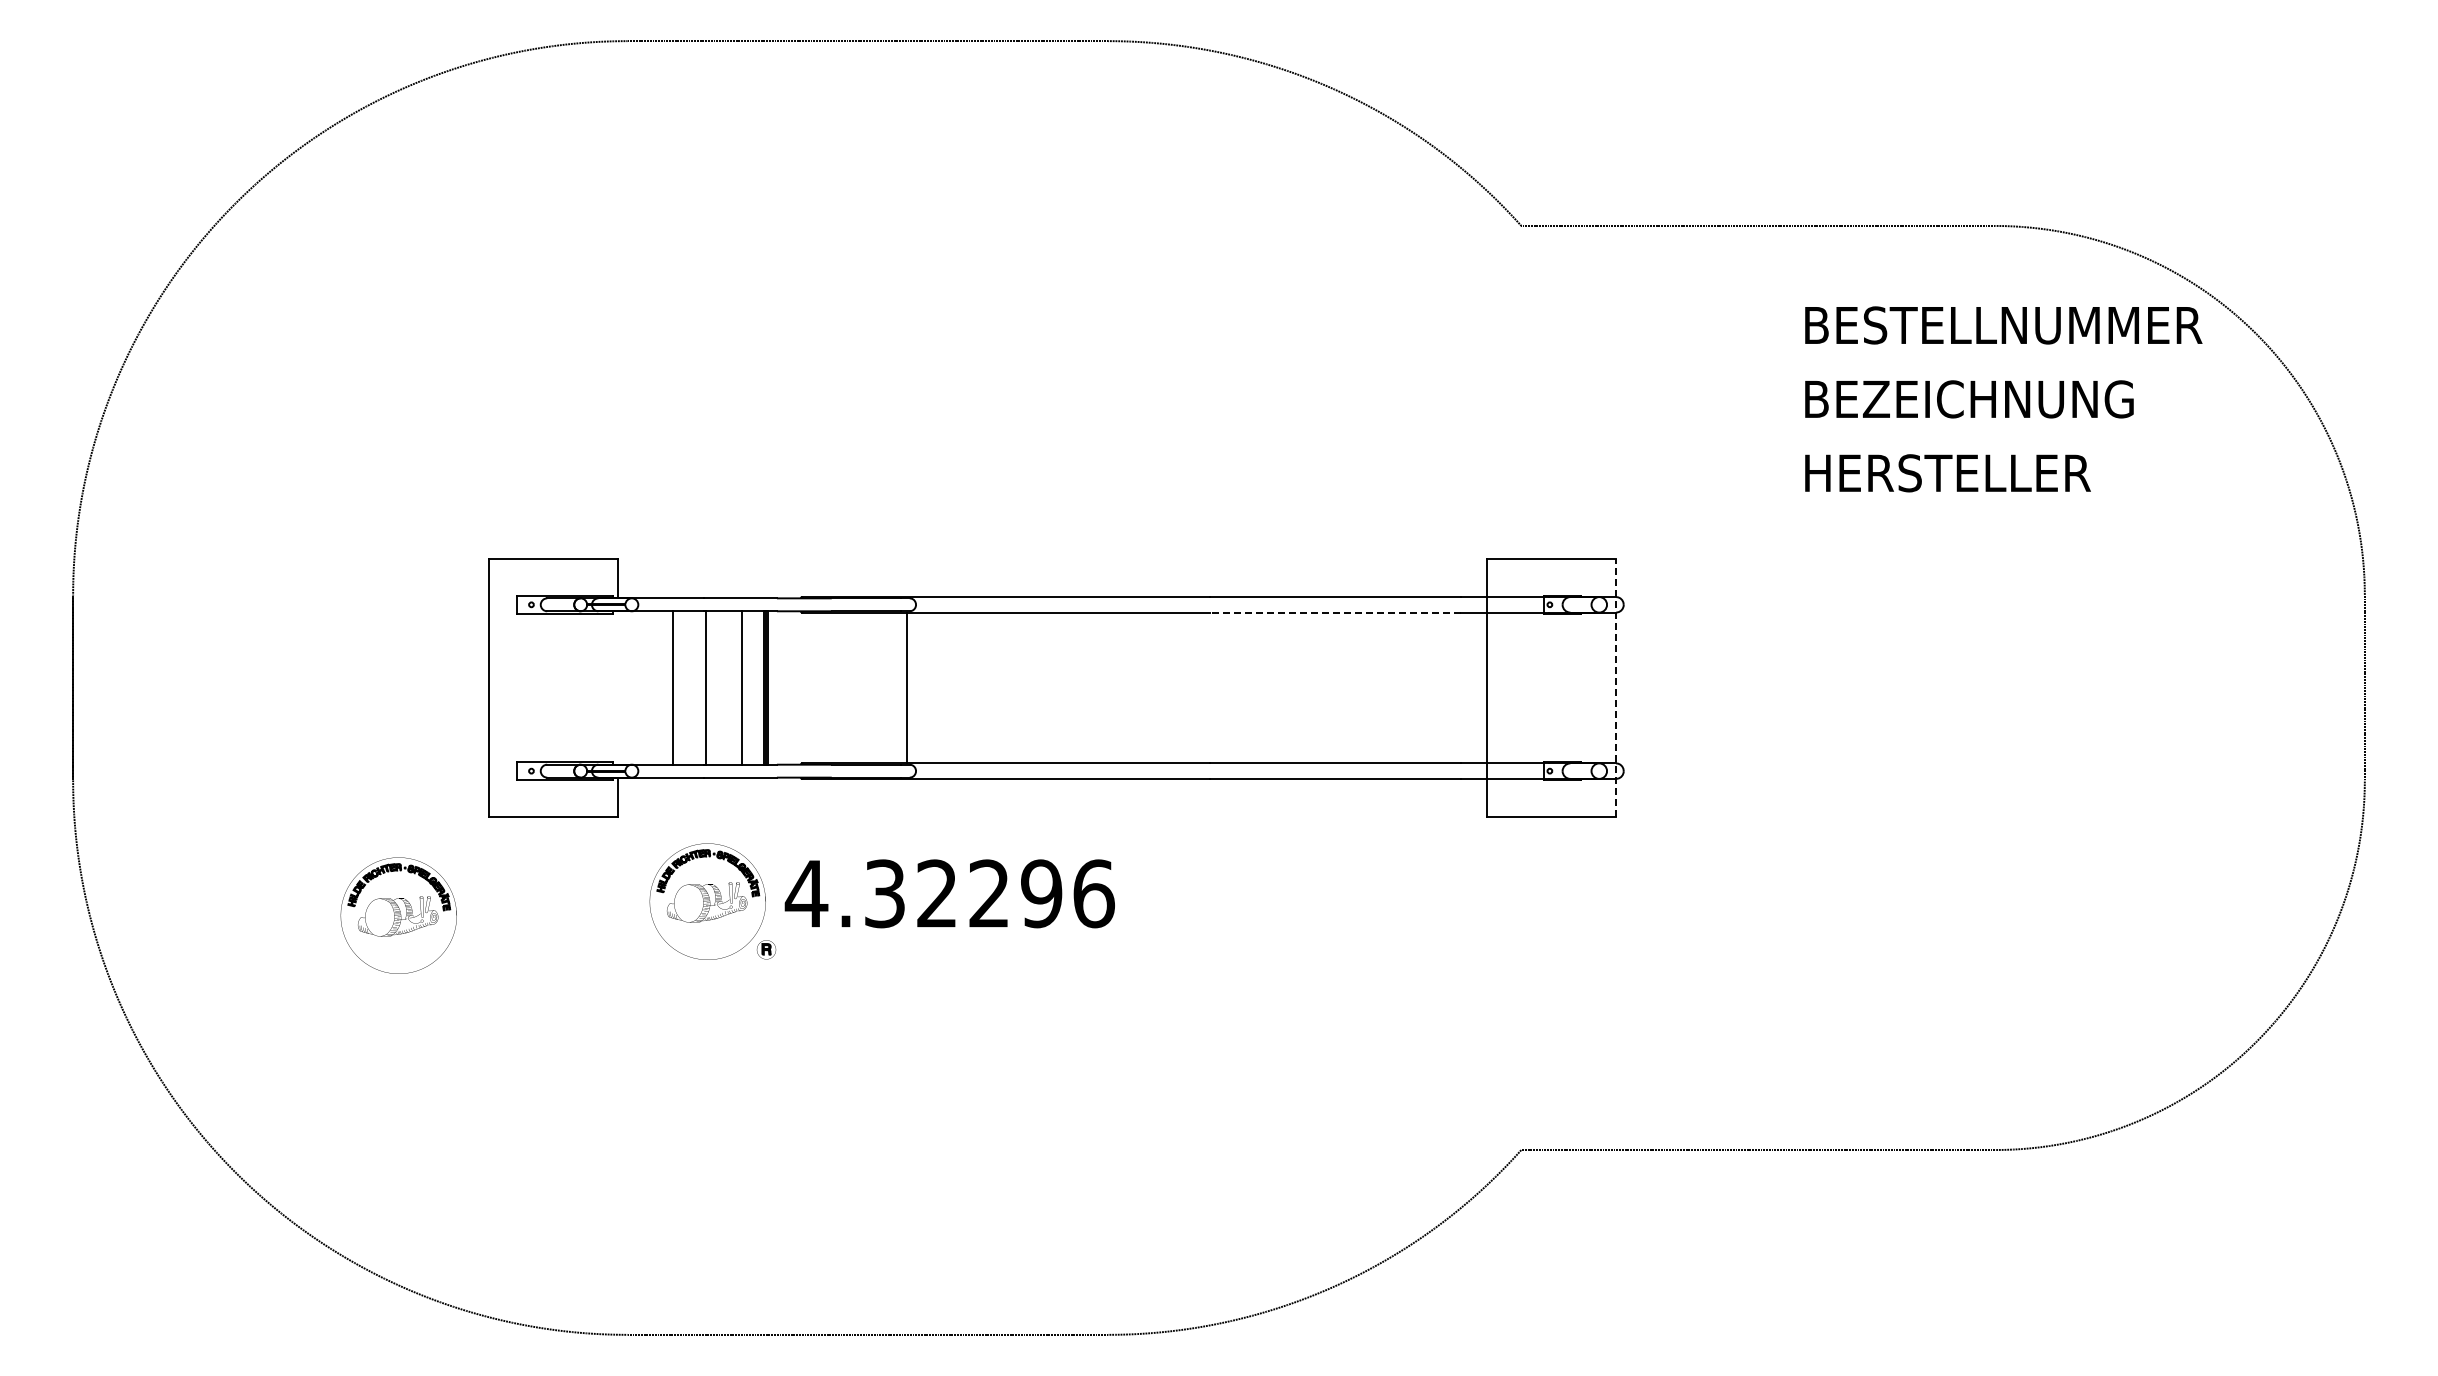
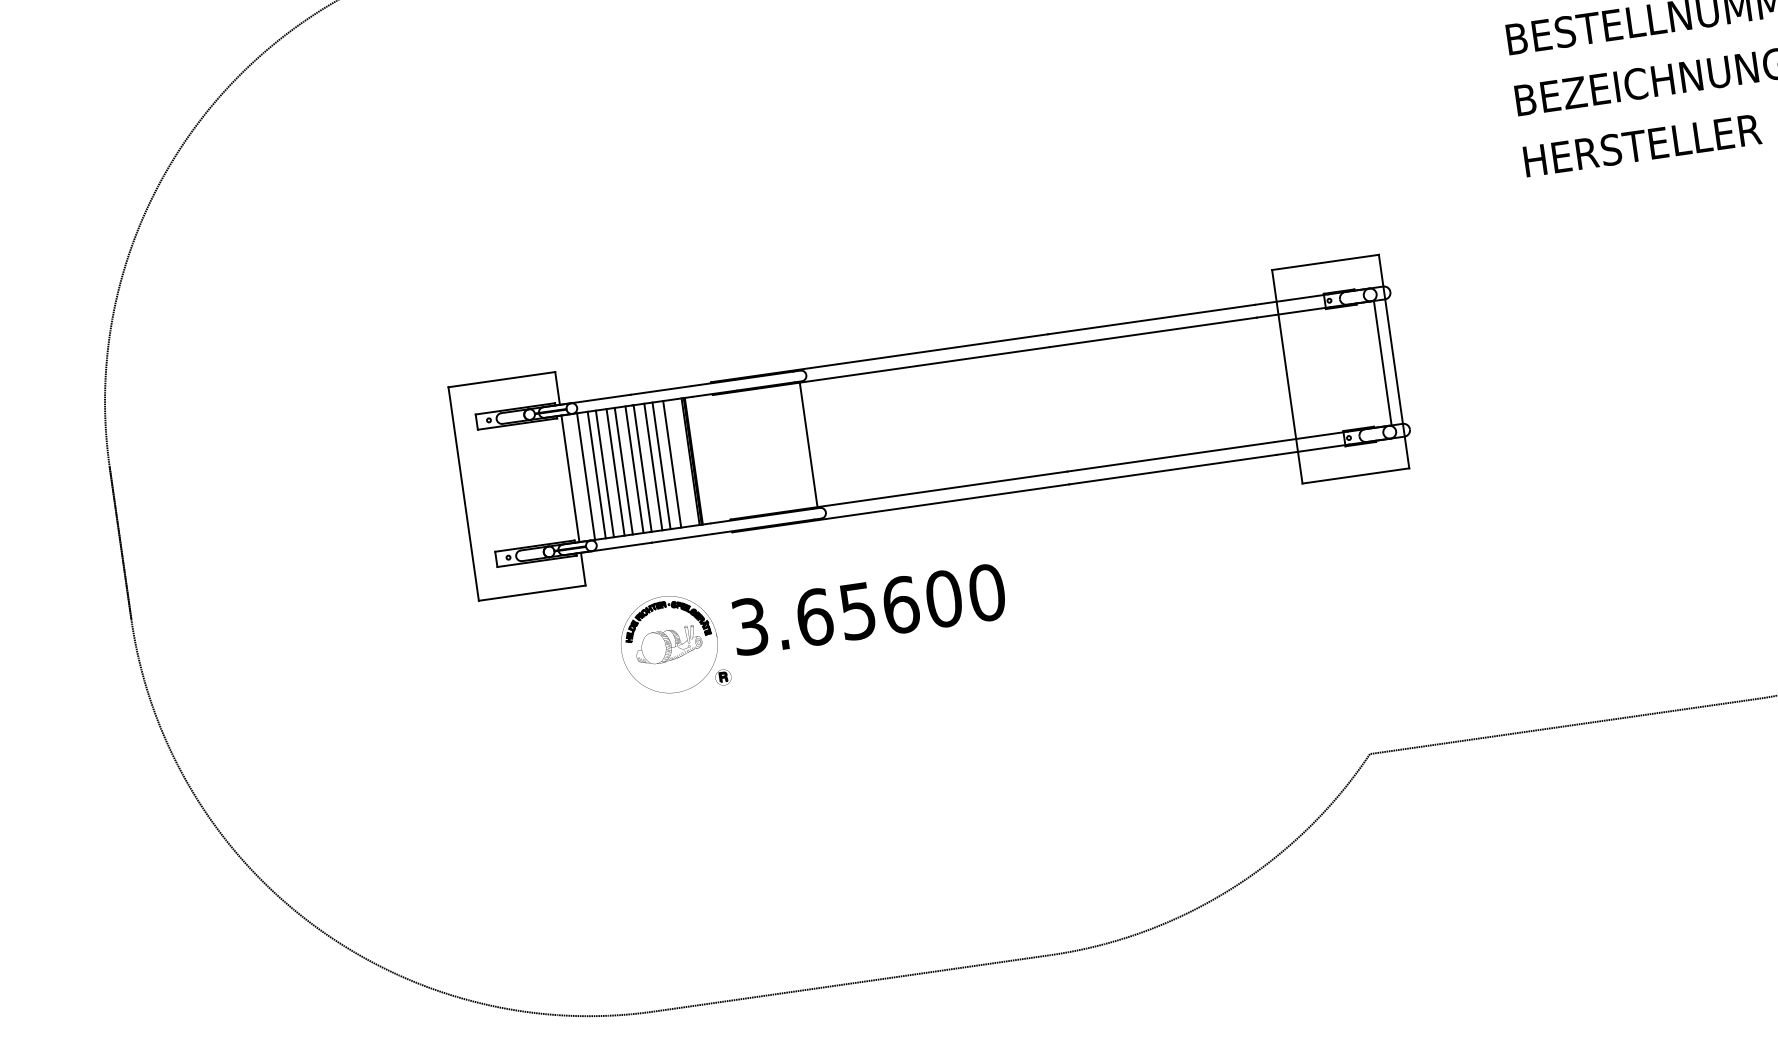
line: (1334, 612) -> (1152, 332), dashed -> solid
line: (618, 687) -> (570, 478), added
line: (637, 687) -> (586, 476), added
line: (650, 687) -> (596, 474), added
line: (660, 687) -> (605, 473), added
line: (682, 687) -> (623, 470), added
line: (695, 687) -> (634, 469), added
line: (718, 687) -> (653, 466), added
line: (728, 687) -> (661, 465), added
line: (1602, 687) -> (1382, 362), added
line: (1616, 687) -> (1394, 361), dashed -> solid
text: (949, 893) -> (867, 609), 4.32296 -> 3.65600
part: (398, 915) -> (415, 692), removed

